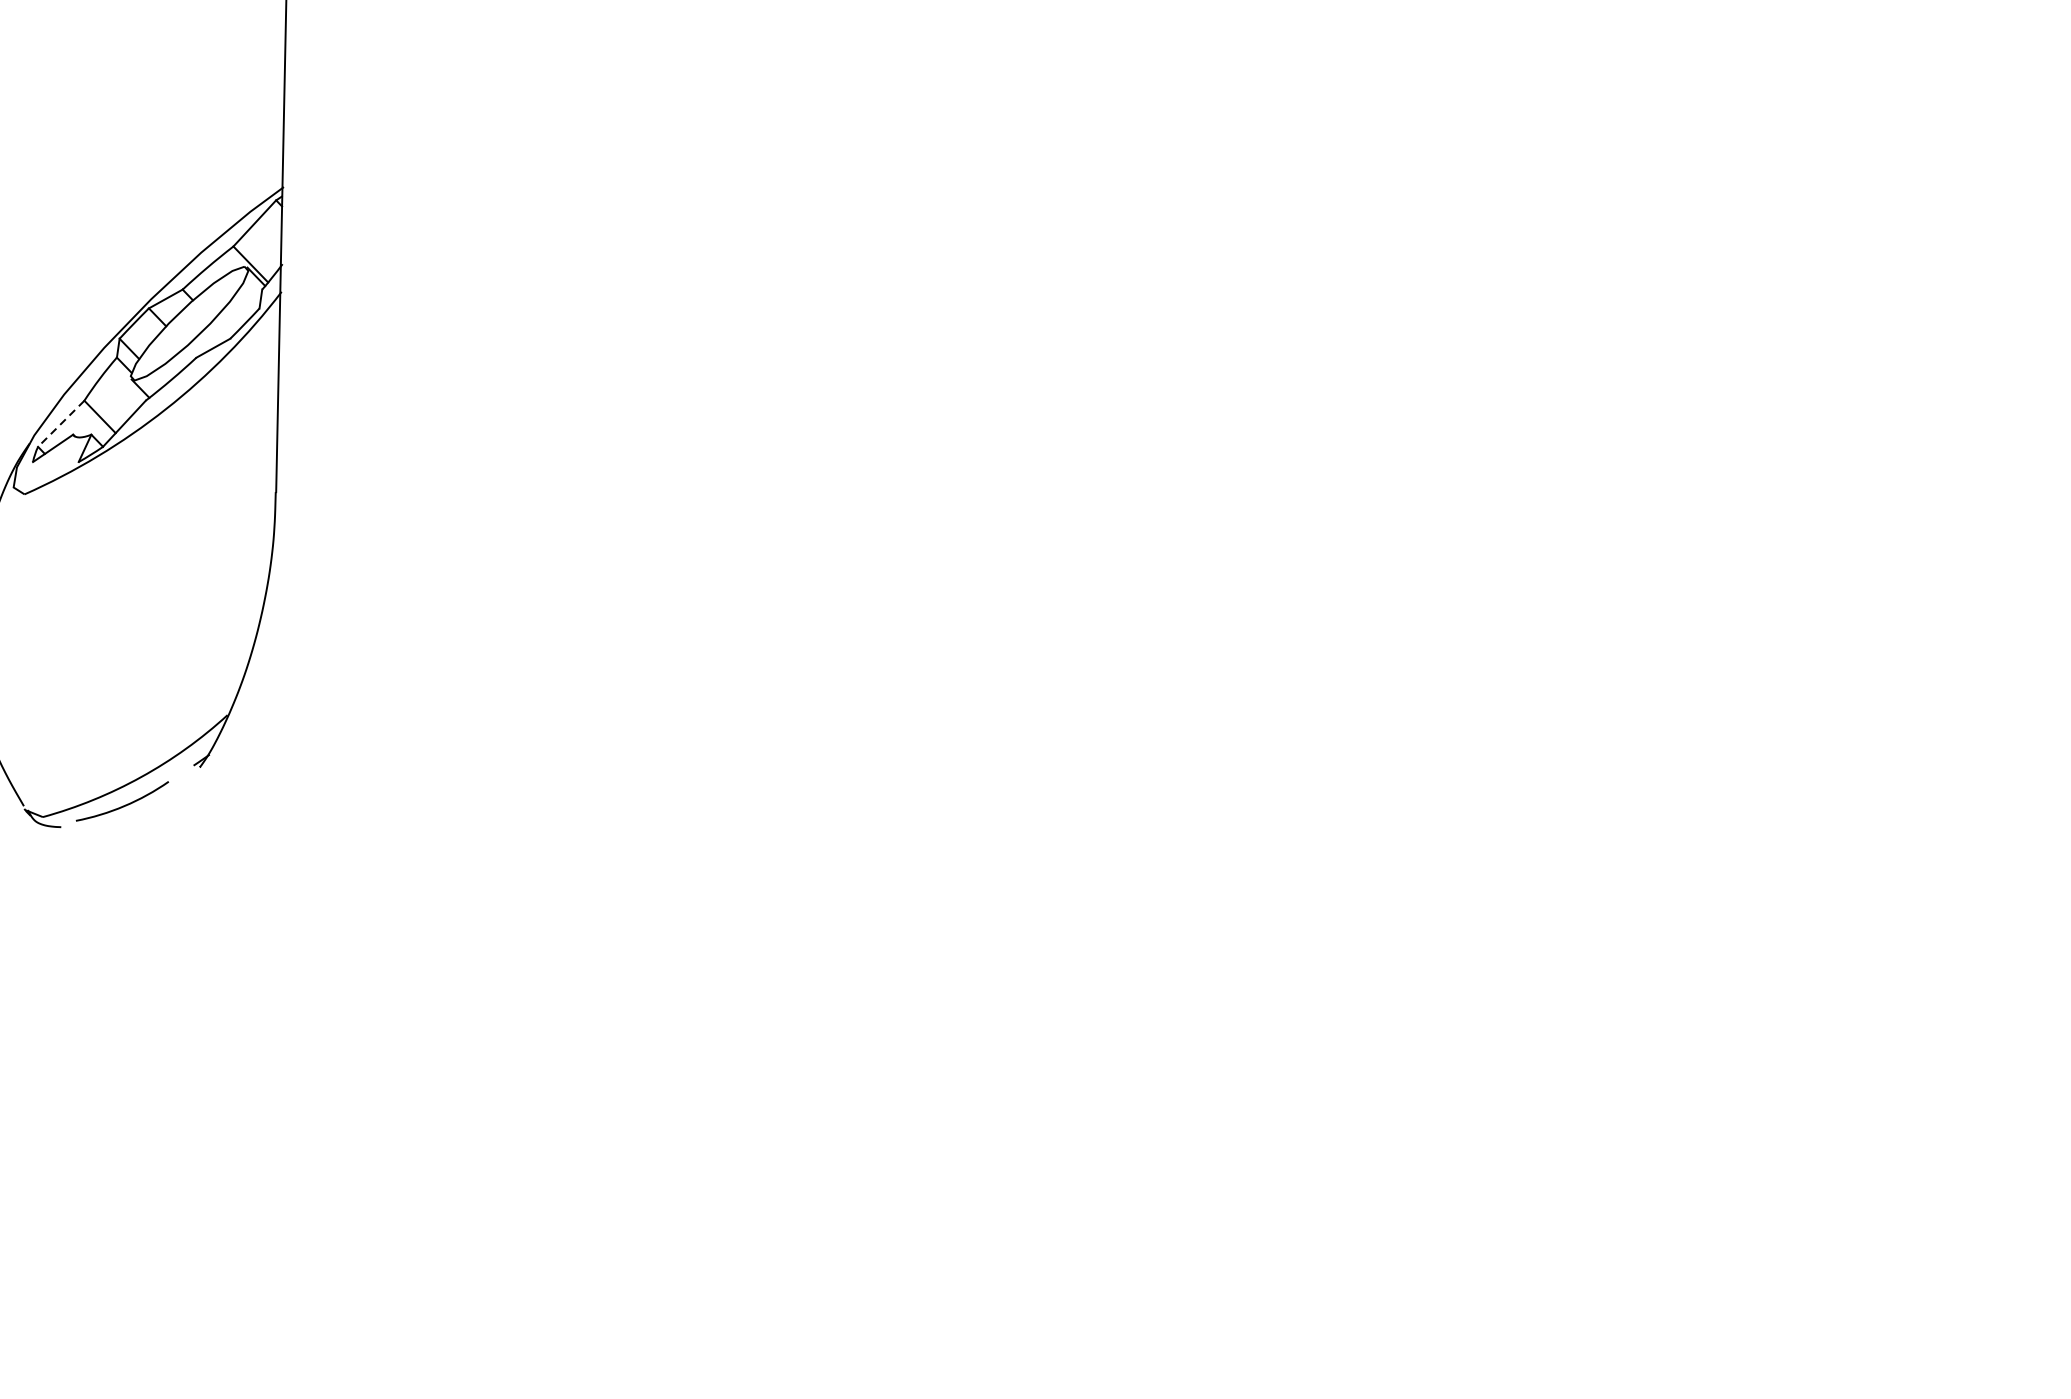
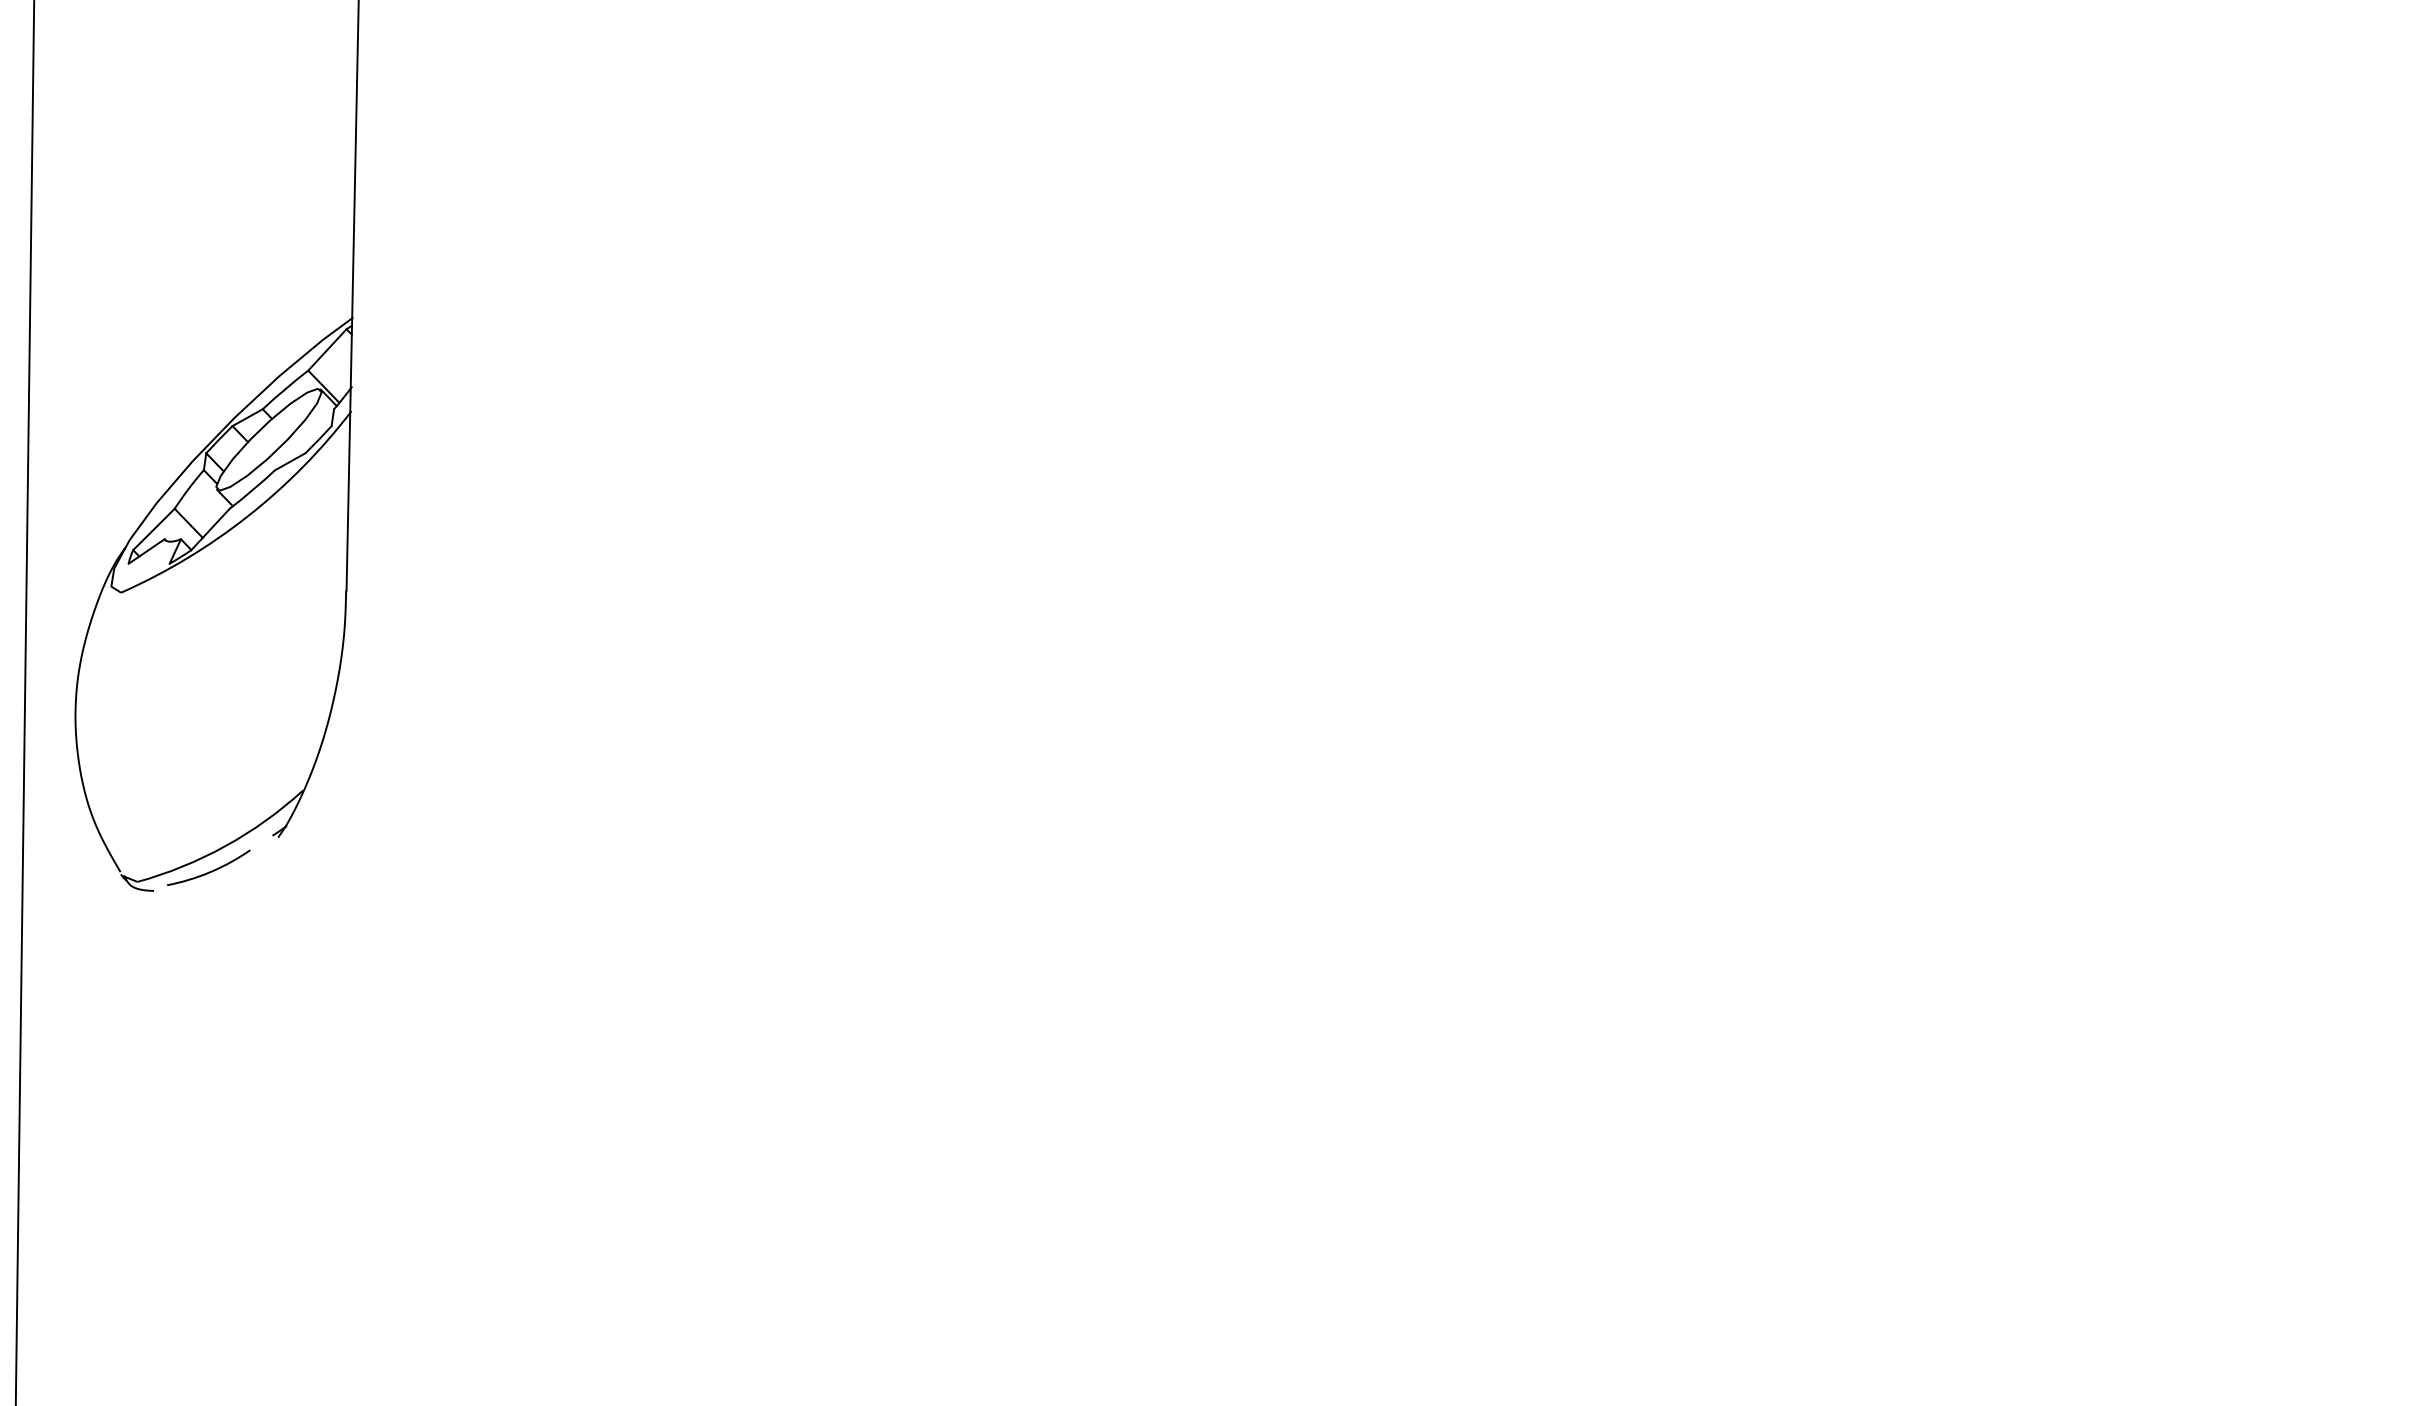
line: (60, 423) -> (153, 529), dashed -> solid

